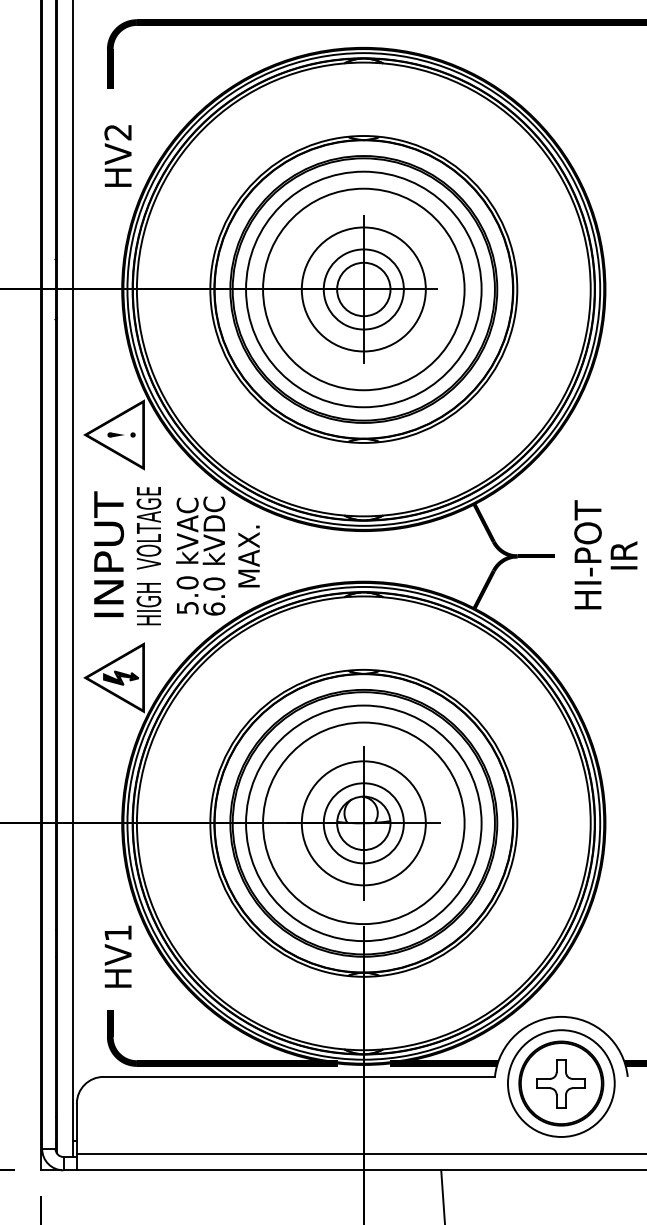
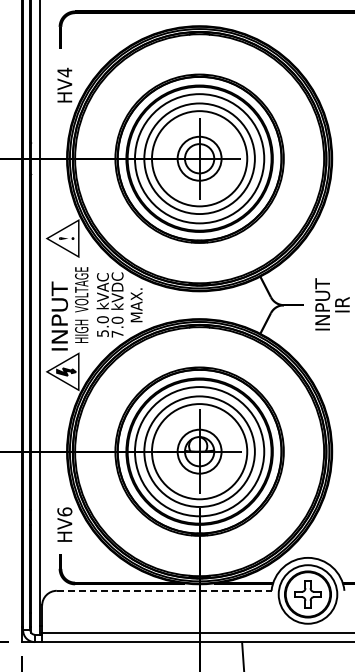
text: (117, 132) -> (64, 72), HV2 -> HV4
circle: (363, 289) -> (199, 158), size x1.4
text: (108, 553) -> (59, 315), moved
text: (587, 555) -> (322, 304), HI-POT -> INPUT
text: (214, 607) -> (117, 333), 6.0 -> 7.0
circle: (363, 822) -> (199, 451), size x1.4
text: (117, 932) -> (64, 511), HV1 -> HV6
line: (299, 1076) -> (164, 590), solid -> dashed

